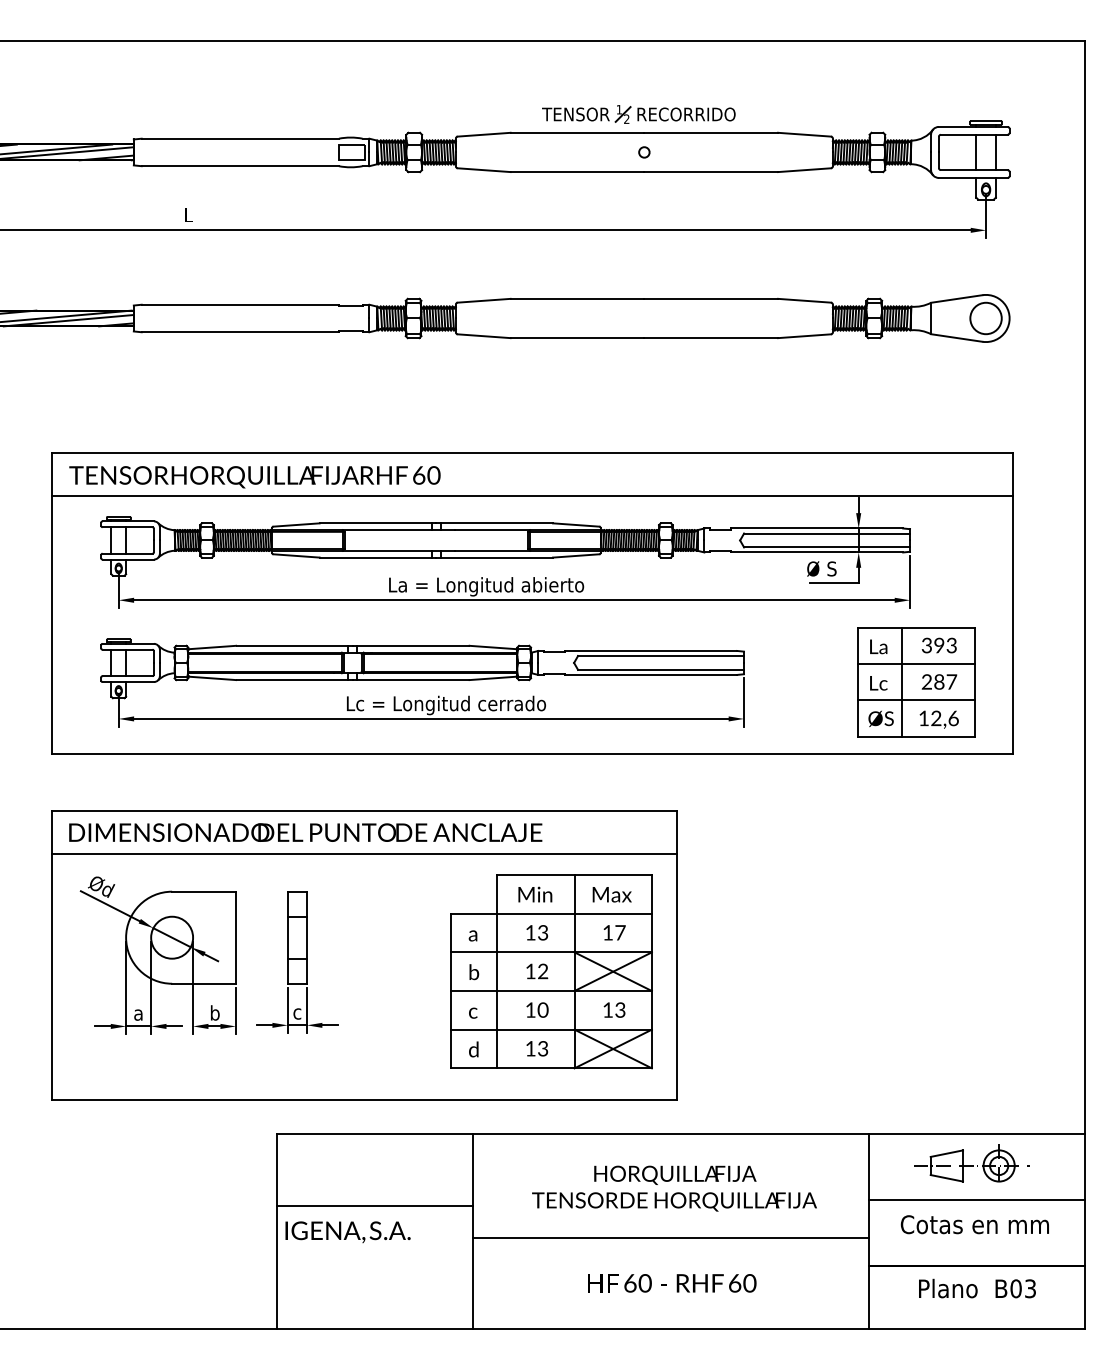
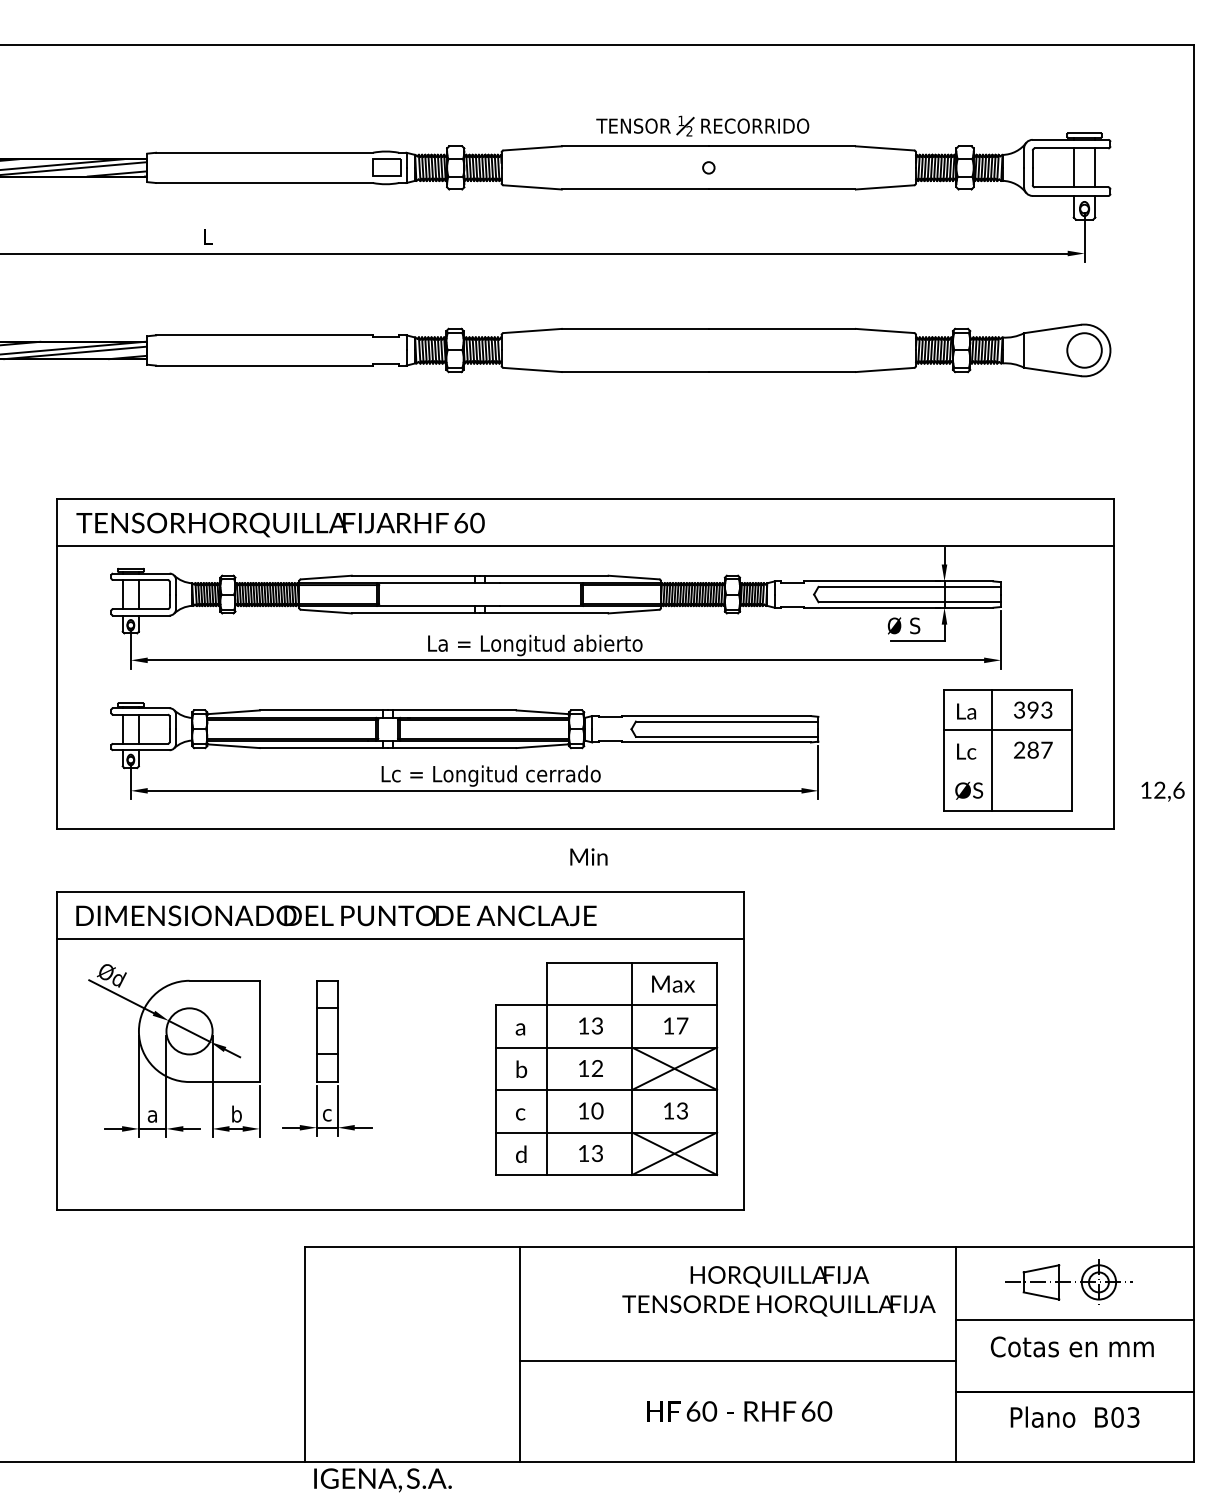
line: (915, 700) -> (1007, 770), removed
text: (938, 719) -> (1162, 791), moved
text: (534, 894) -> (588, 856), moved
text: (674, 1188) -> (778, 1291), moved
line: (374, 1206) -> (412, 1326), removed
text: (347, 1232) -> (382, 1480), moved

